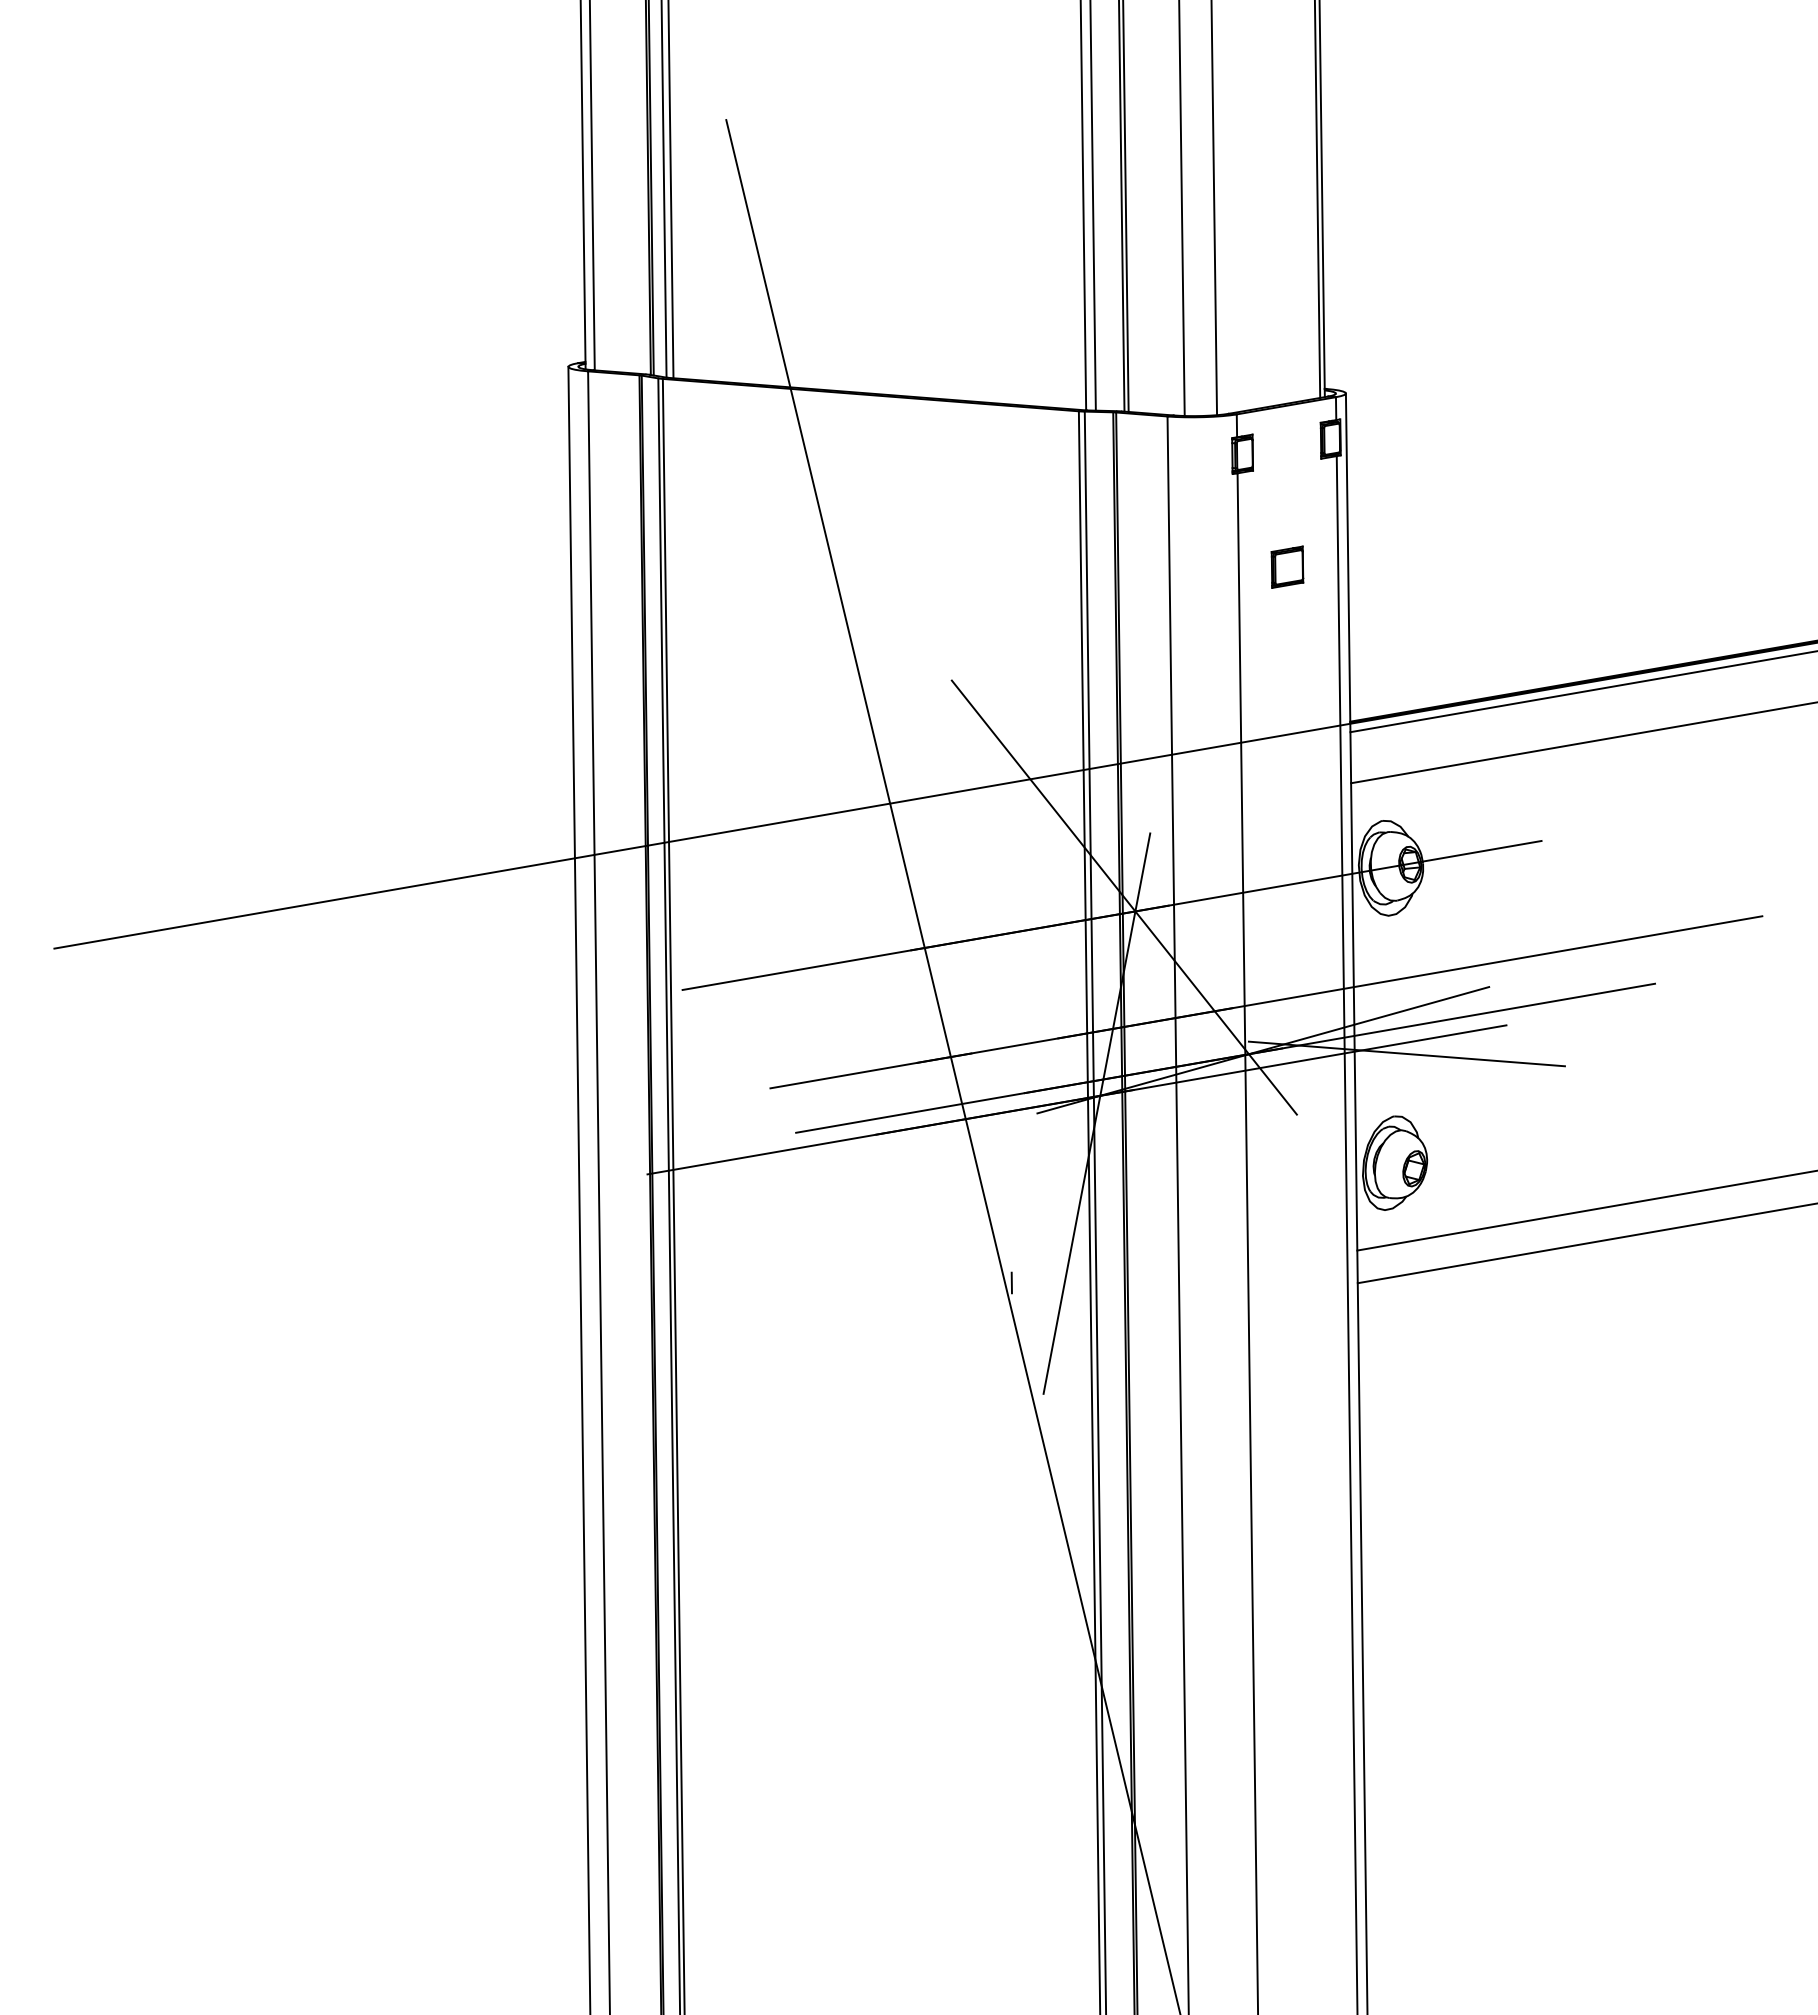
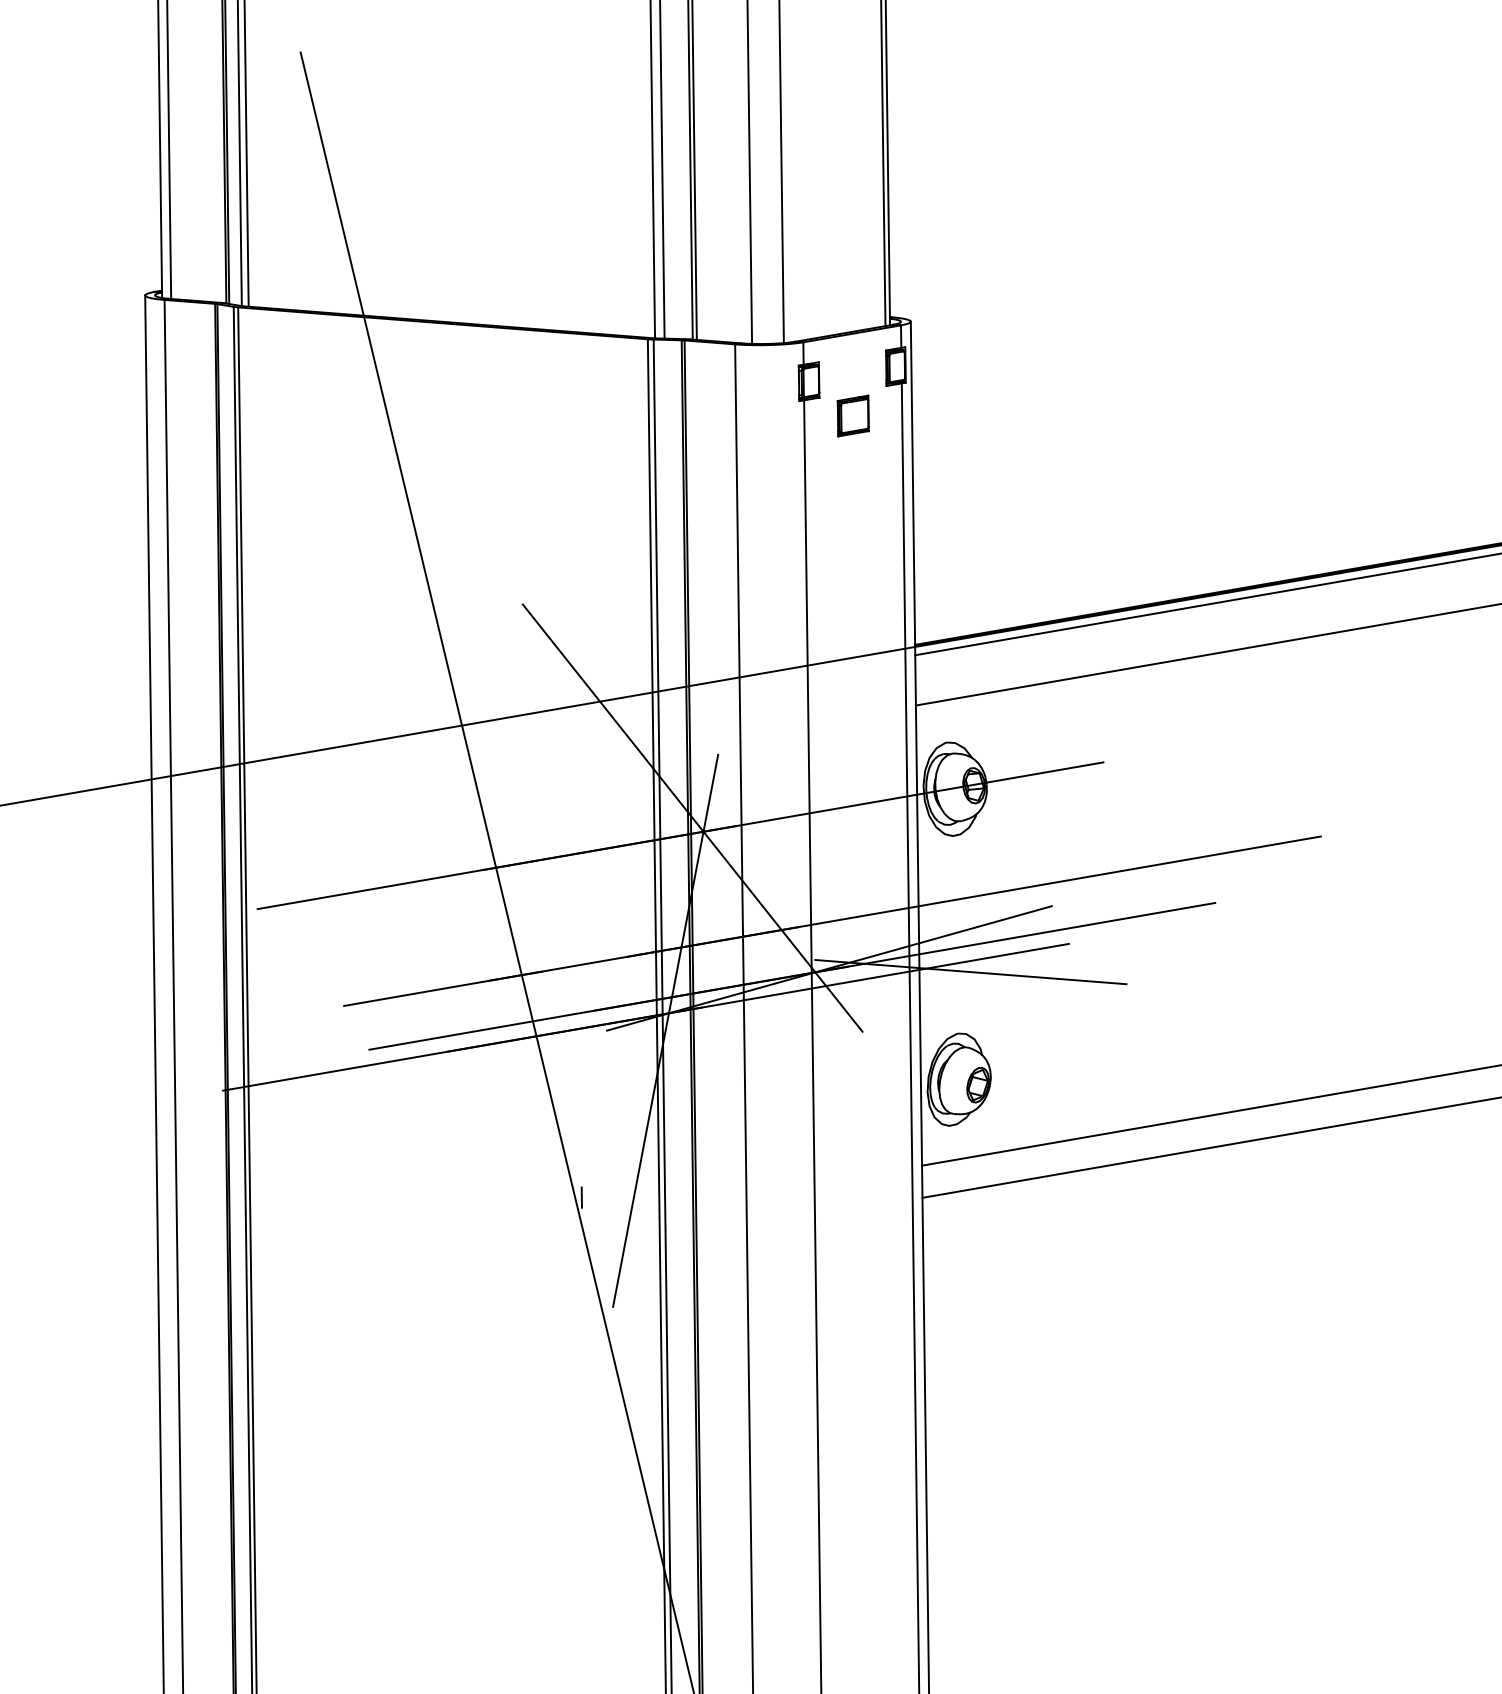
part: (1287, 566) -> (853, 415), moved

